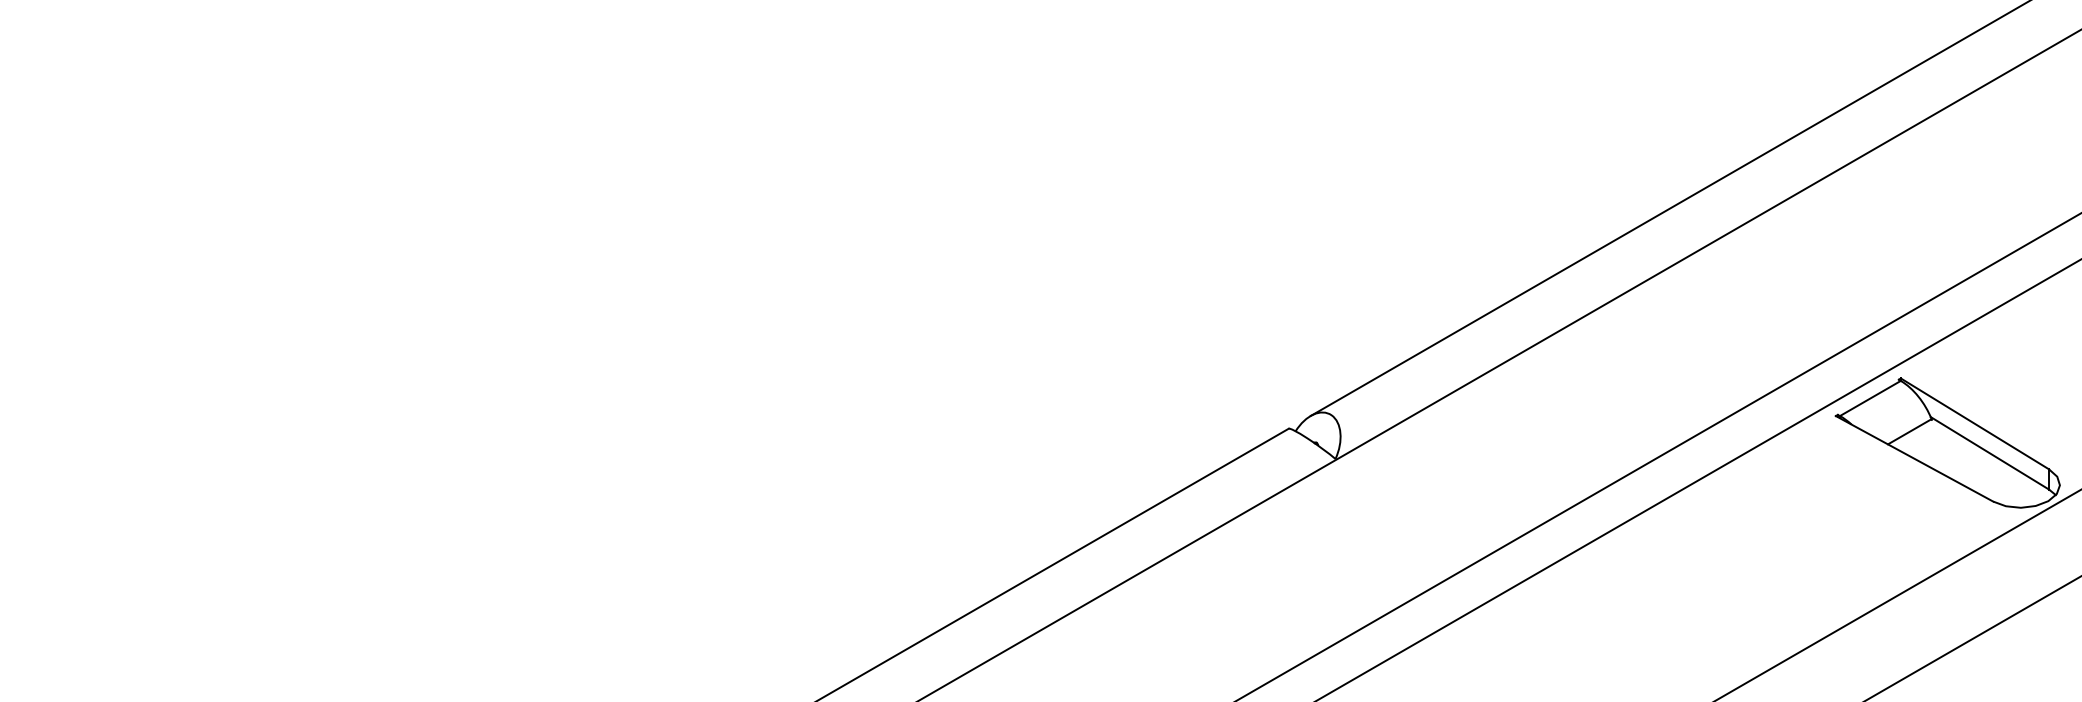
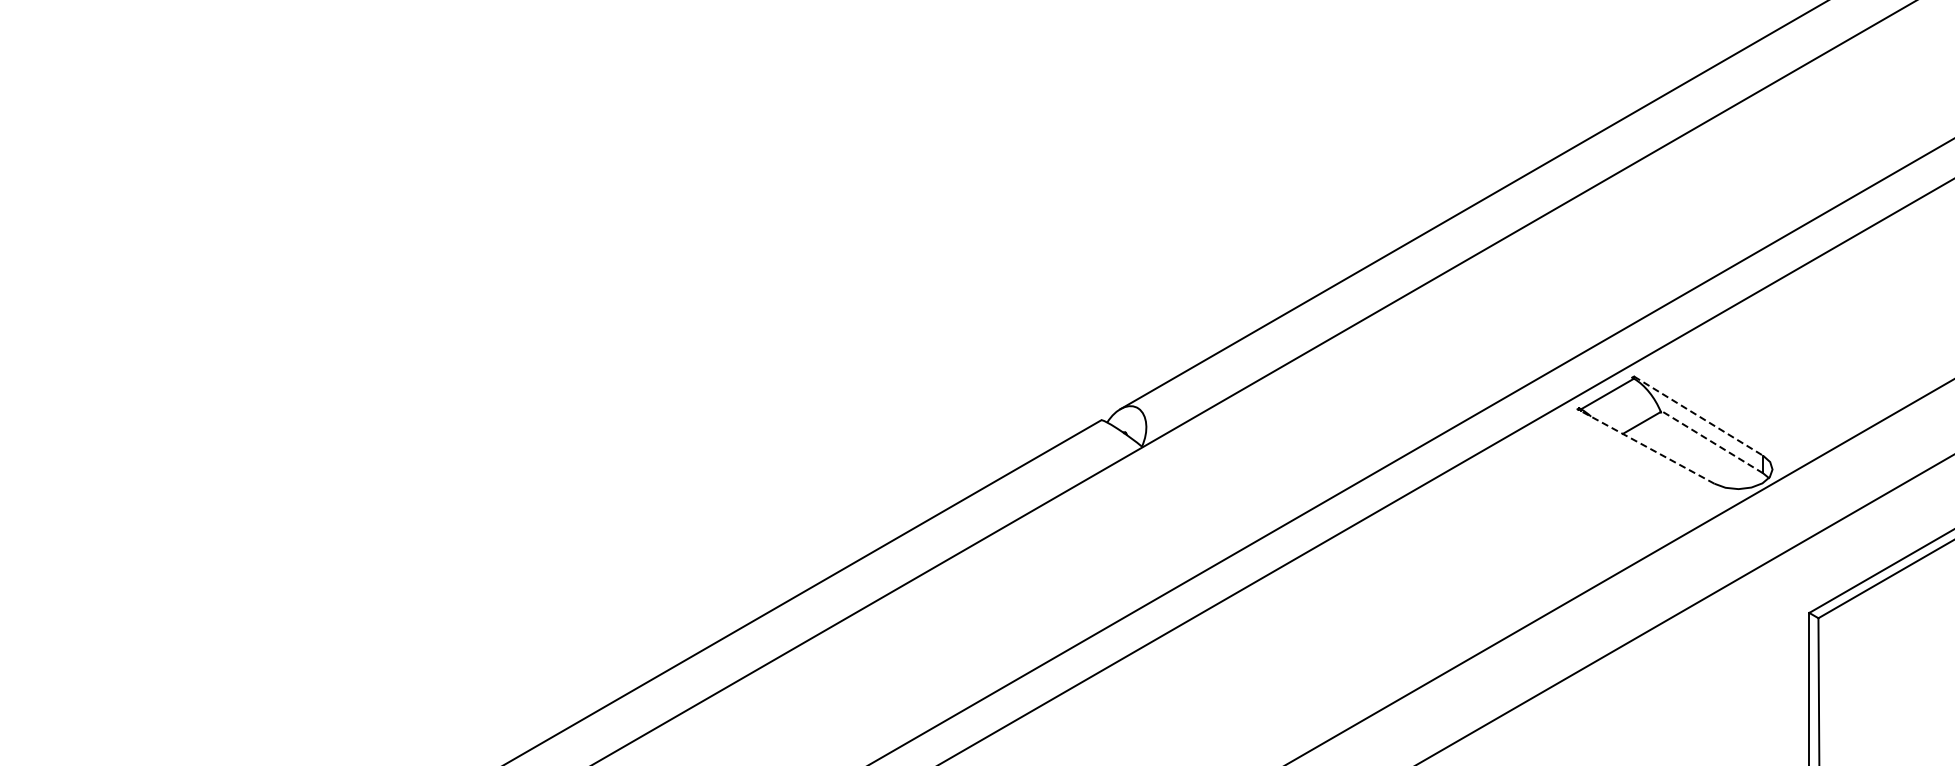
line: (1974, 424) -> (1698, 416), solid -> dashed
line: (1989, 453) -> (1711, 441), solid -> dashed
line: (1913, 458) -> (1645, 446), solid -> dashed

